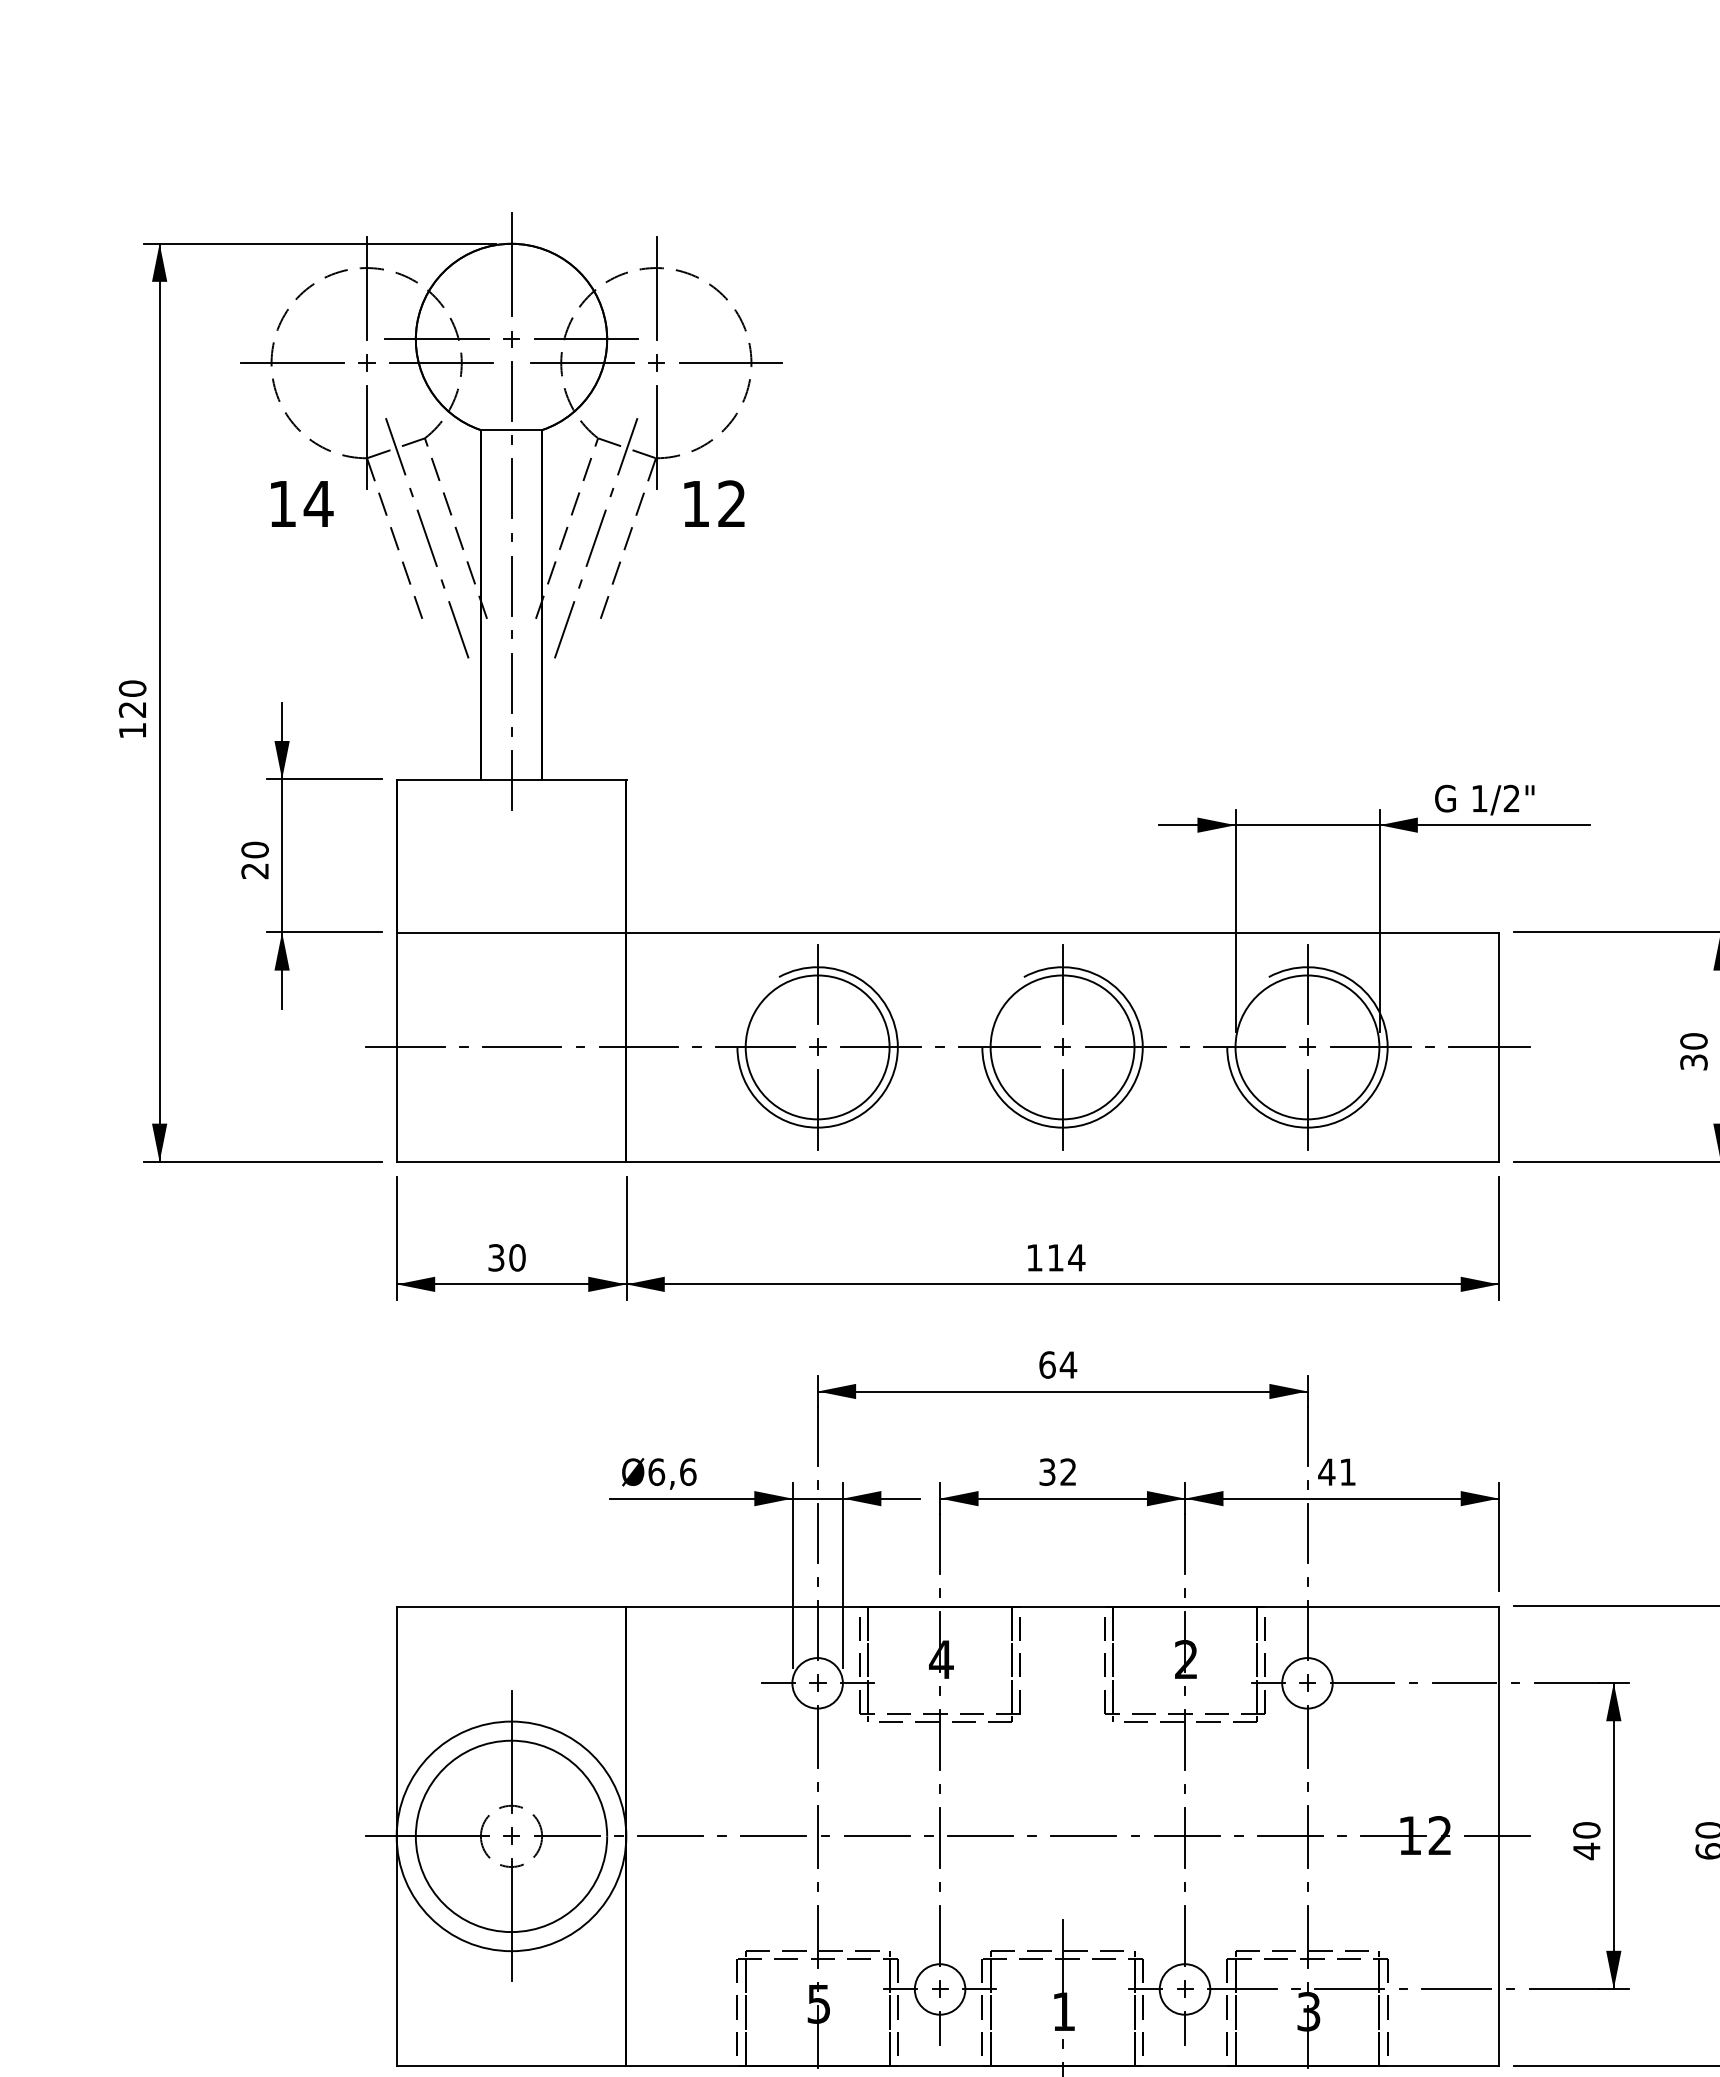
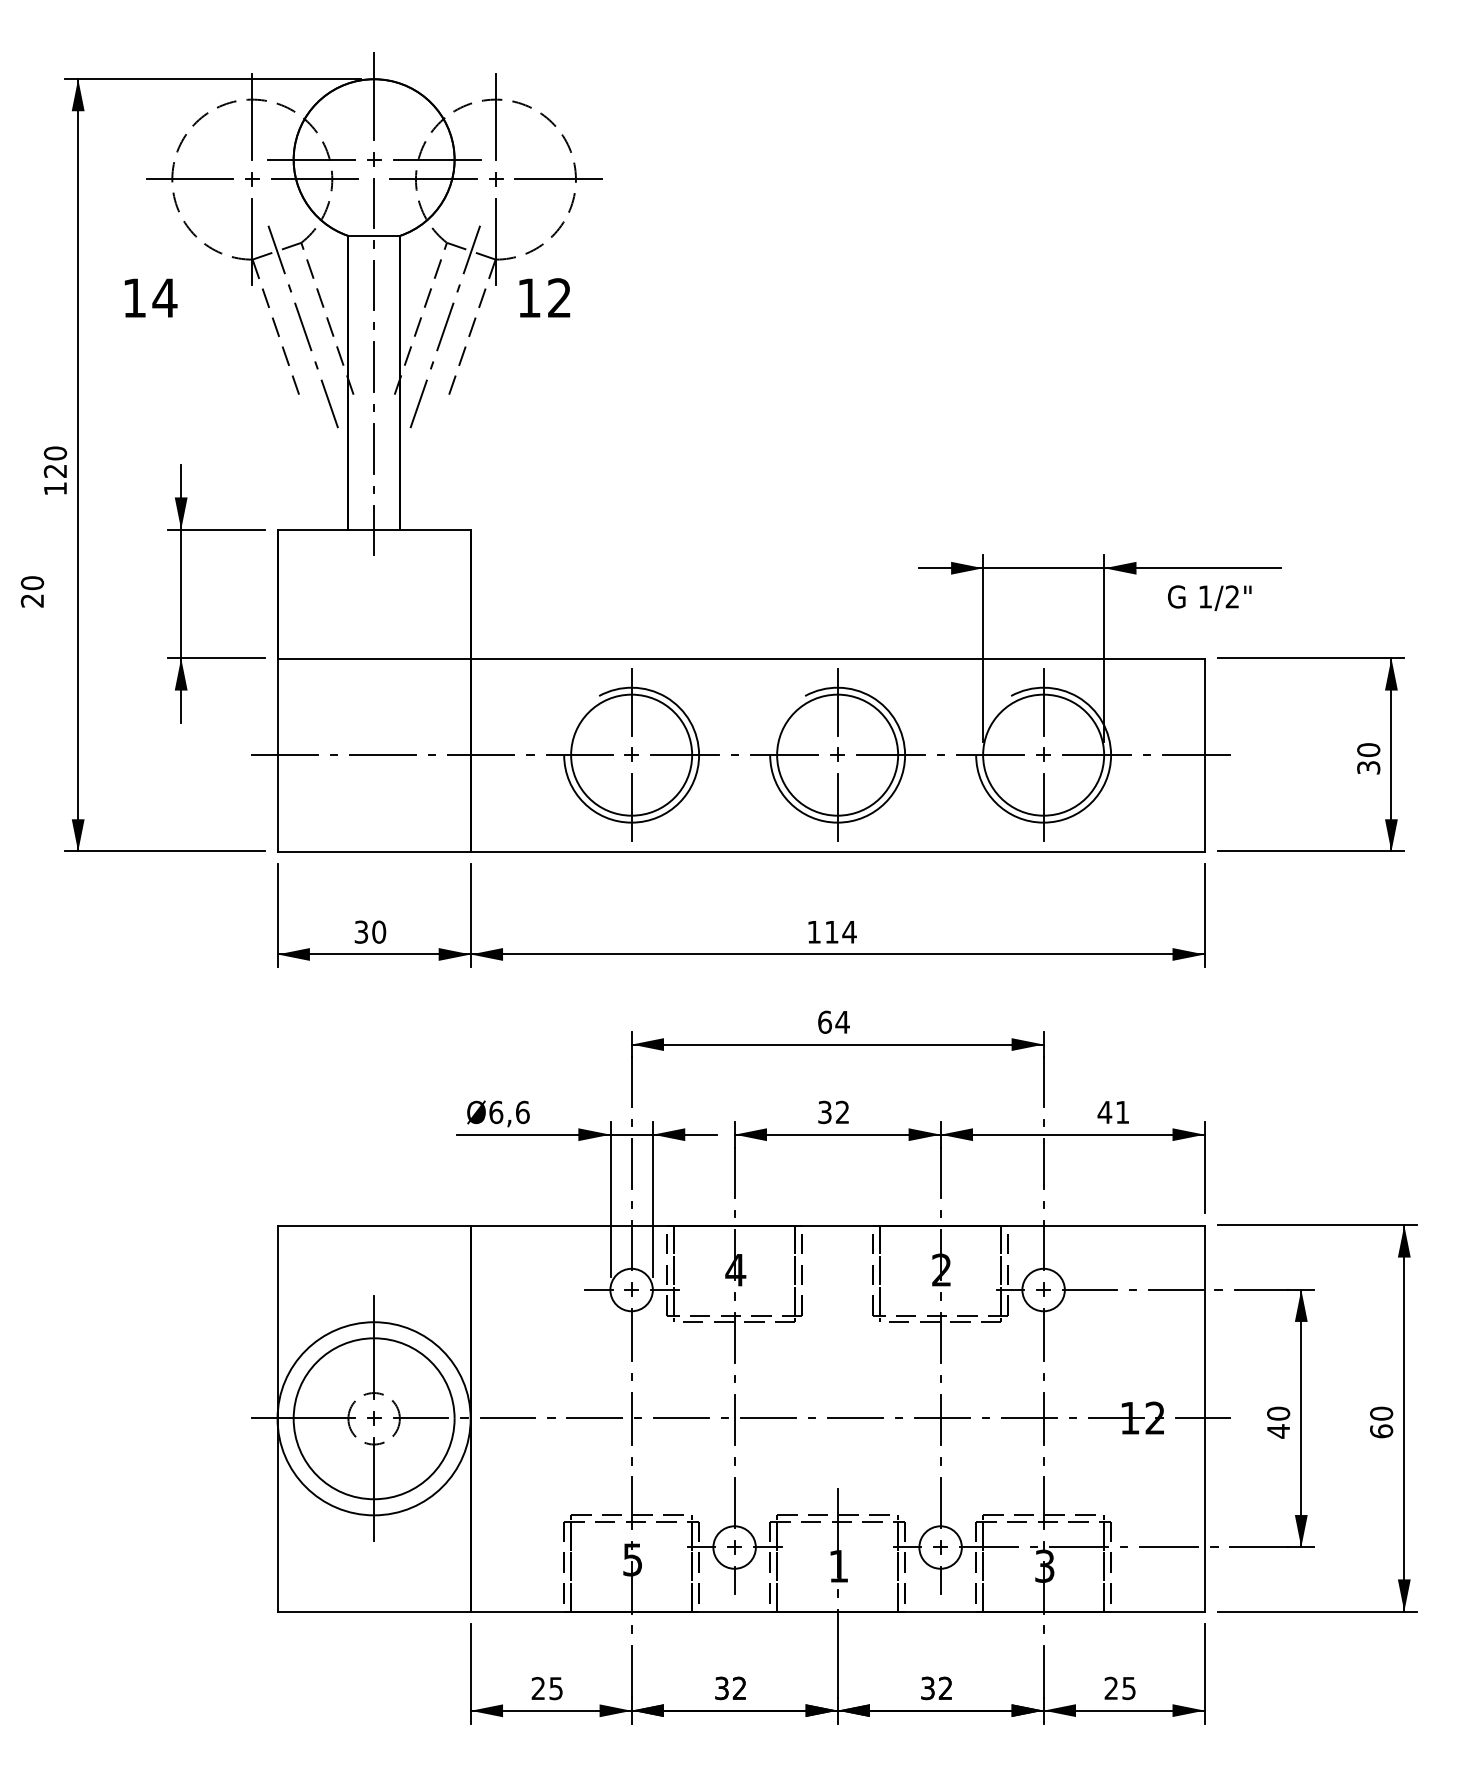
text: (301, 503) -> (150, 297), moved
text: (1484, 799) -> (1209, 597), moved
text: (255, 859) -> (32, 591), moved
text: (1335, 1472) -> (1112, 1112), moved

